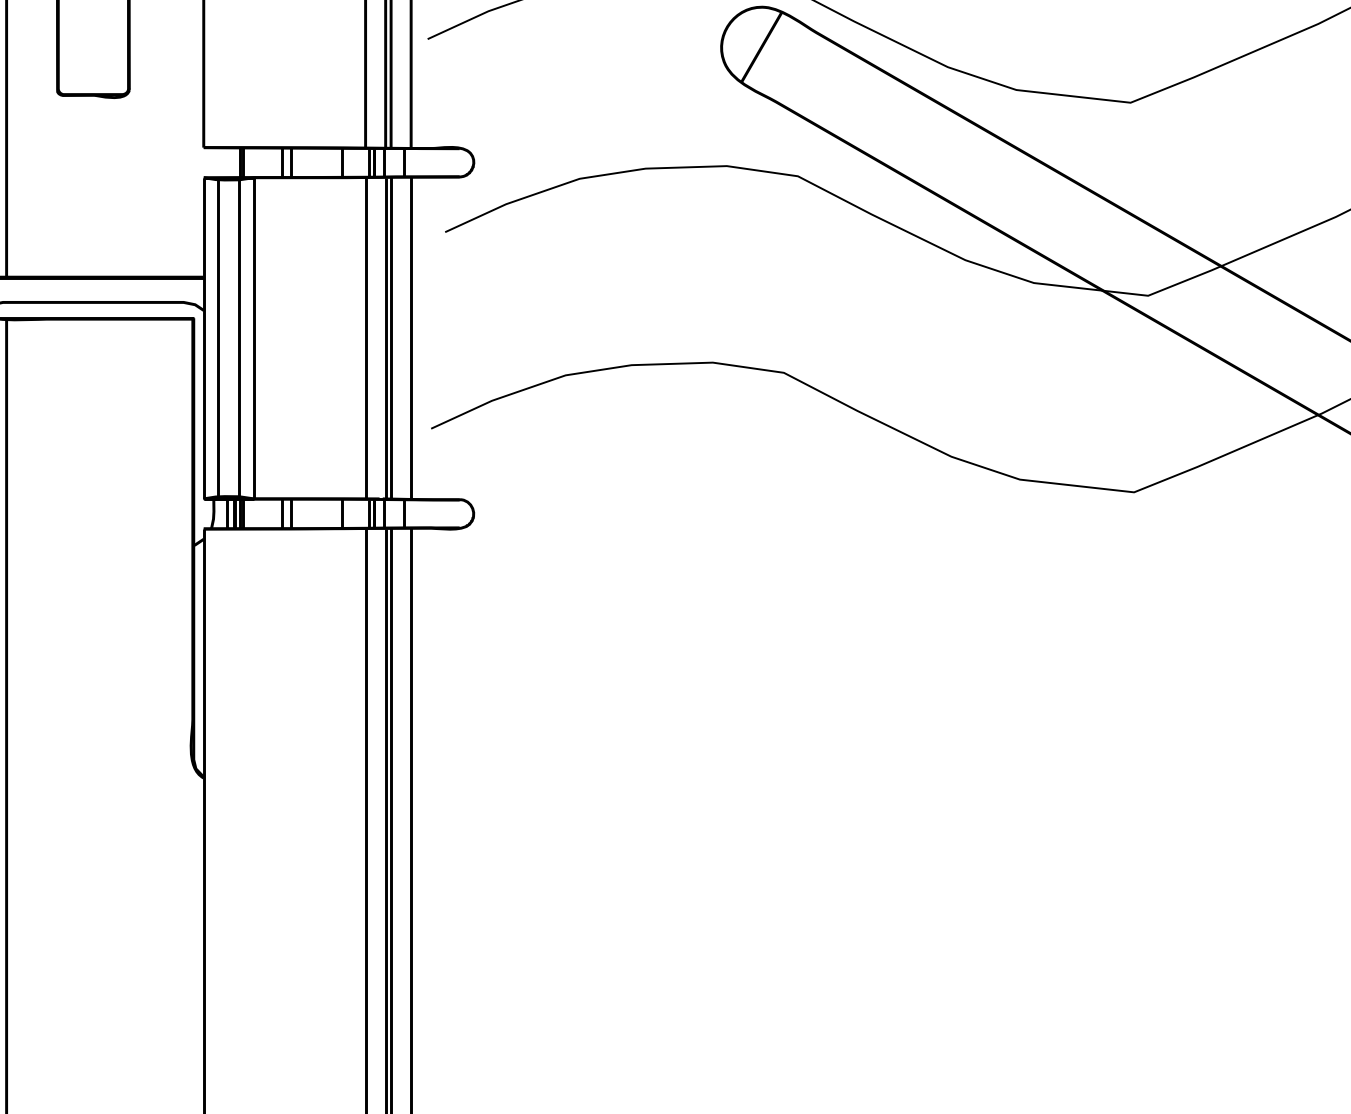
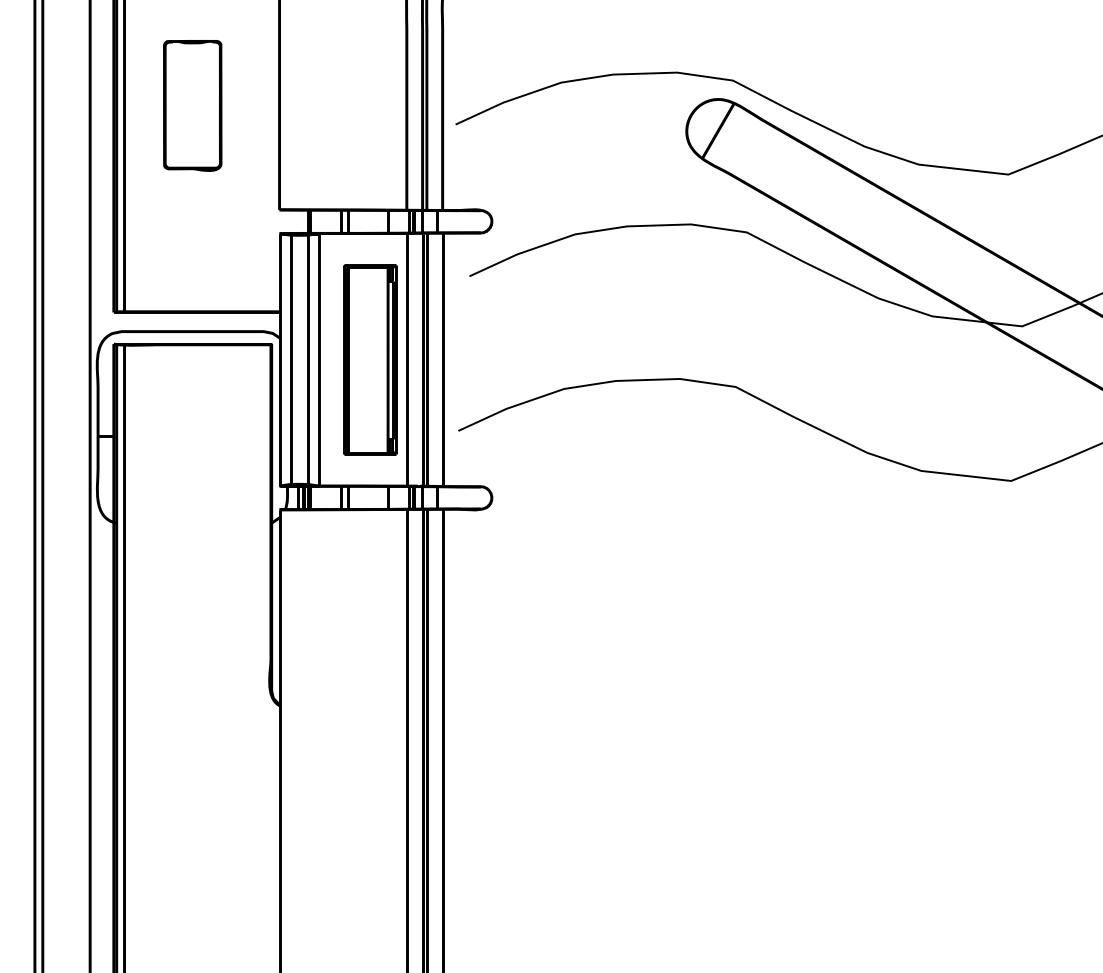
part: (319, 337) -> (370, 359), added

